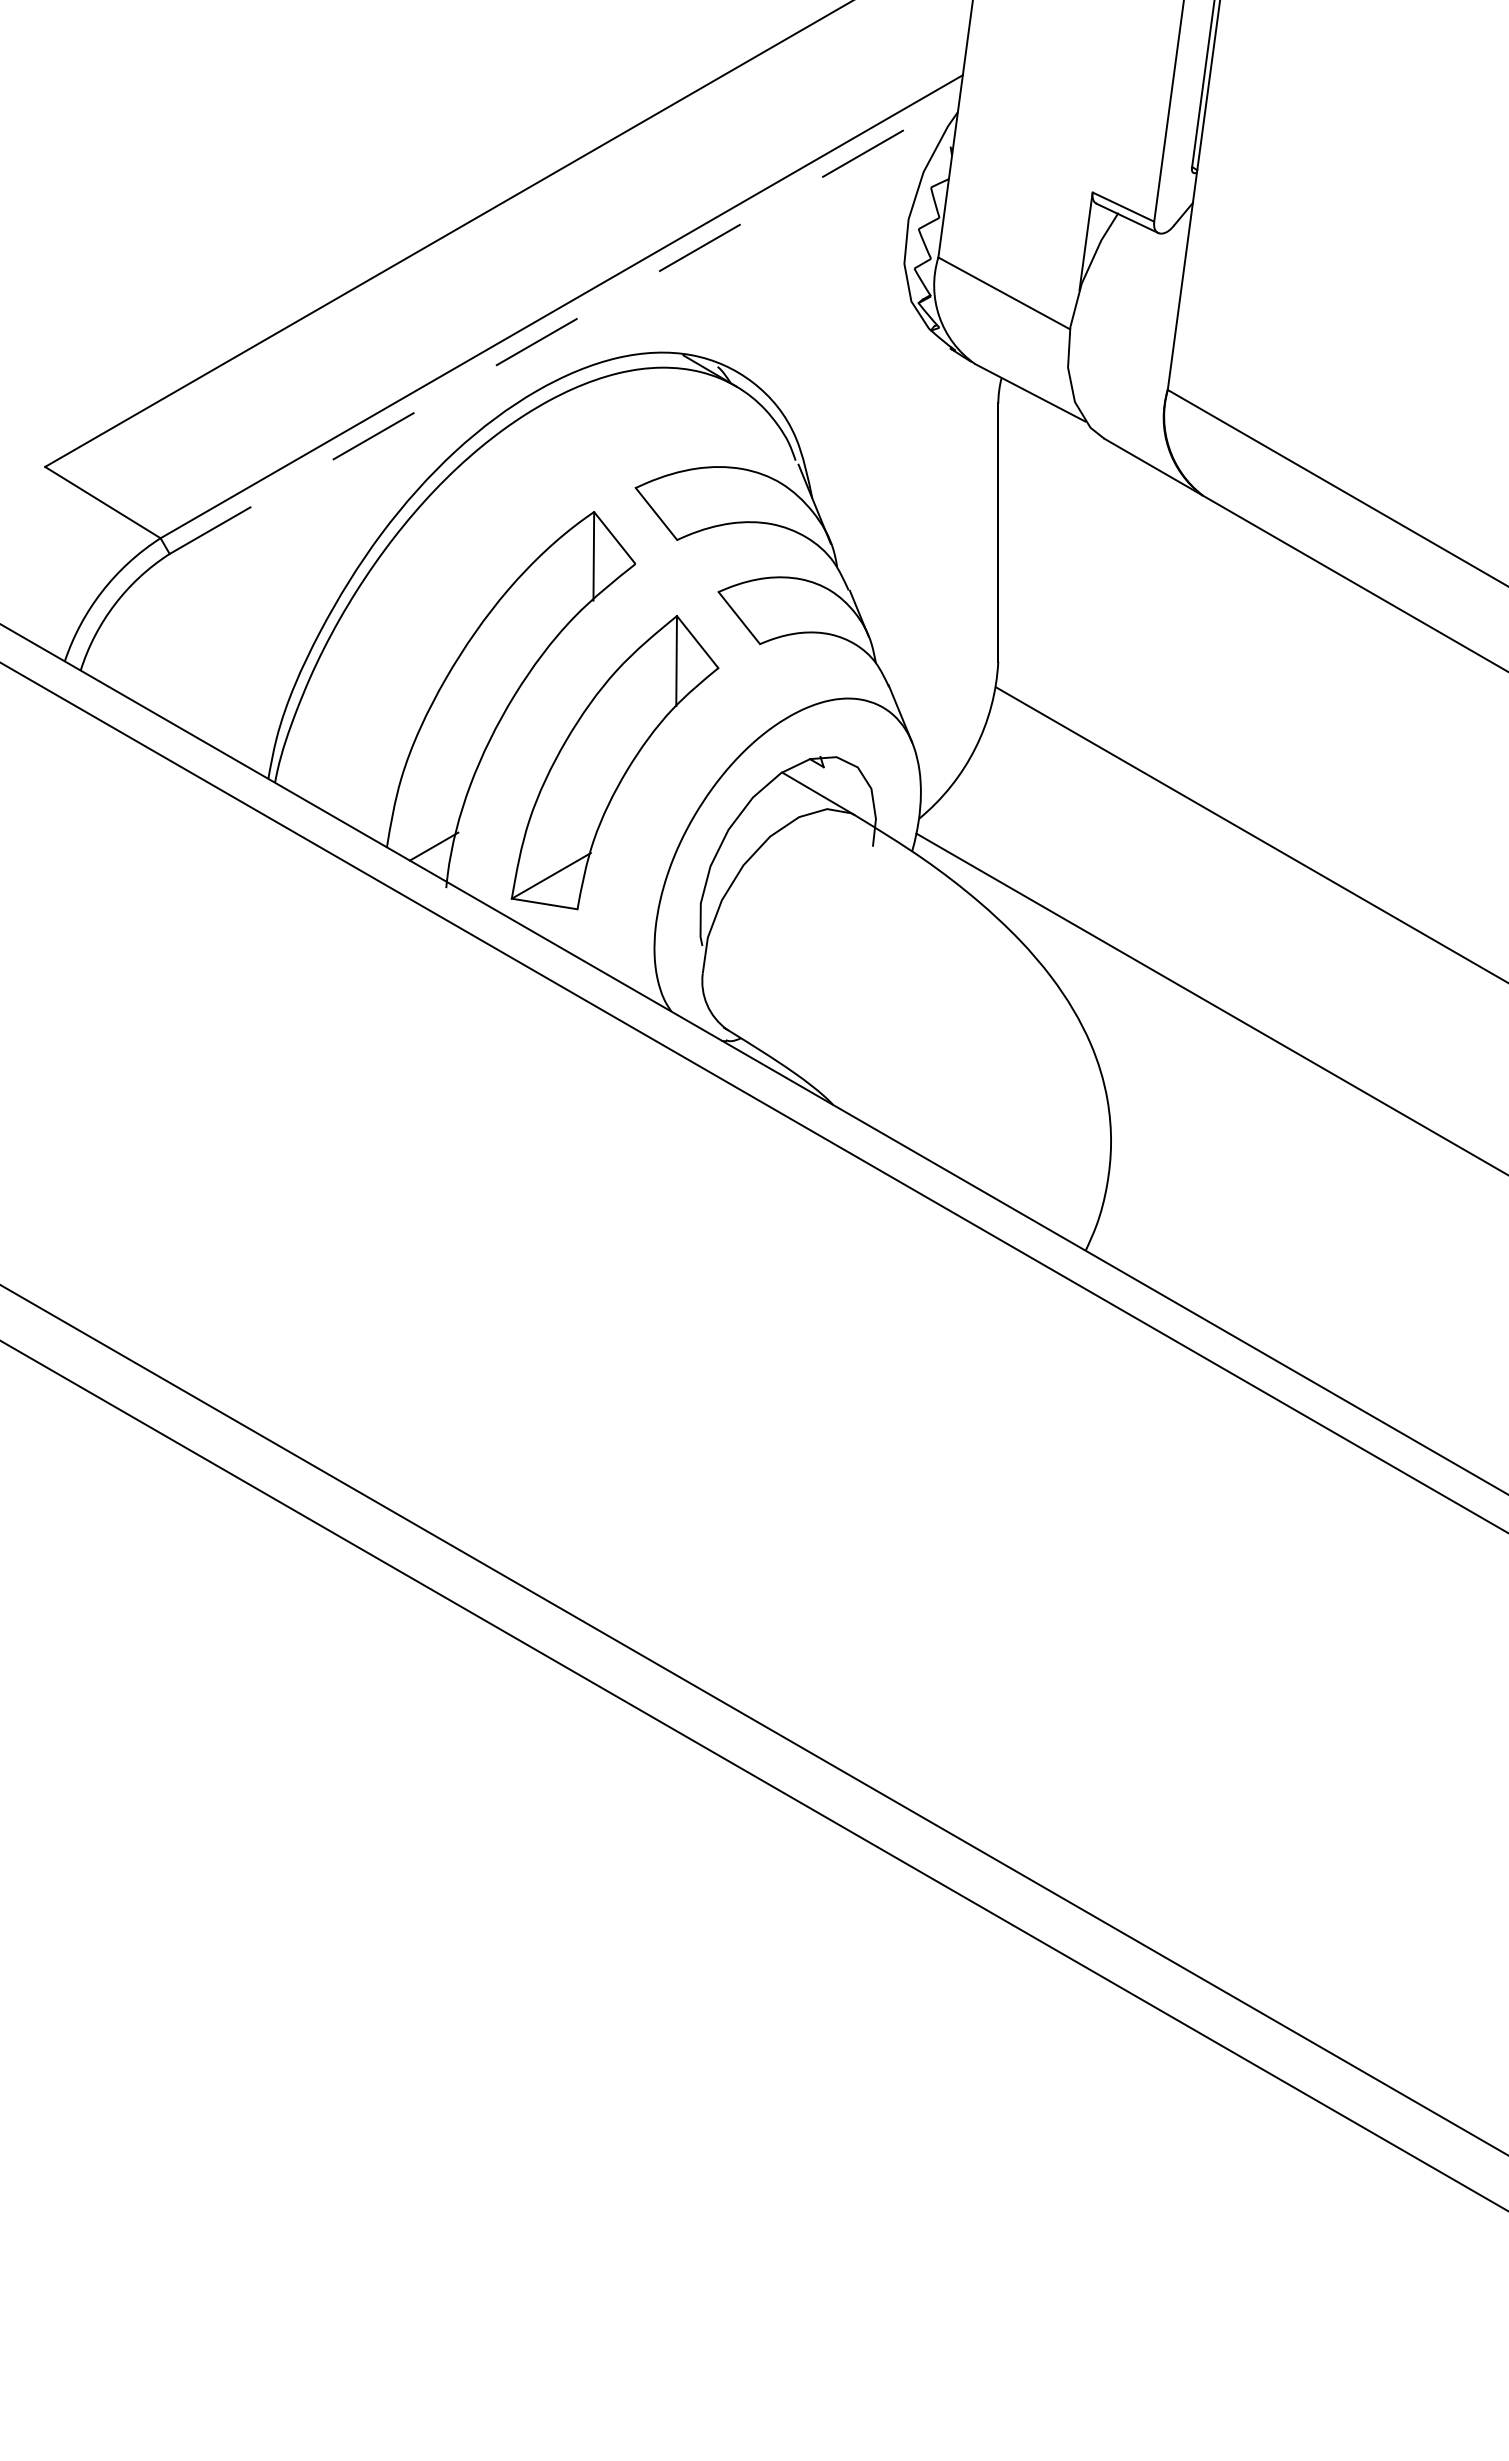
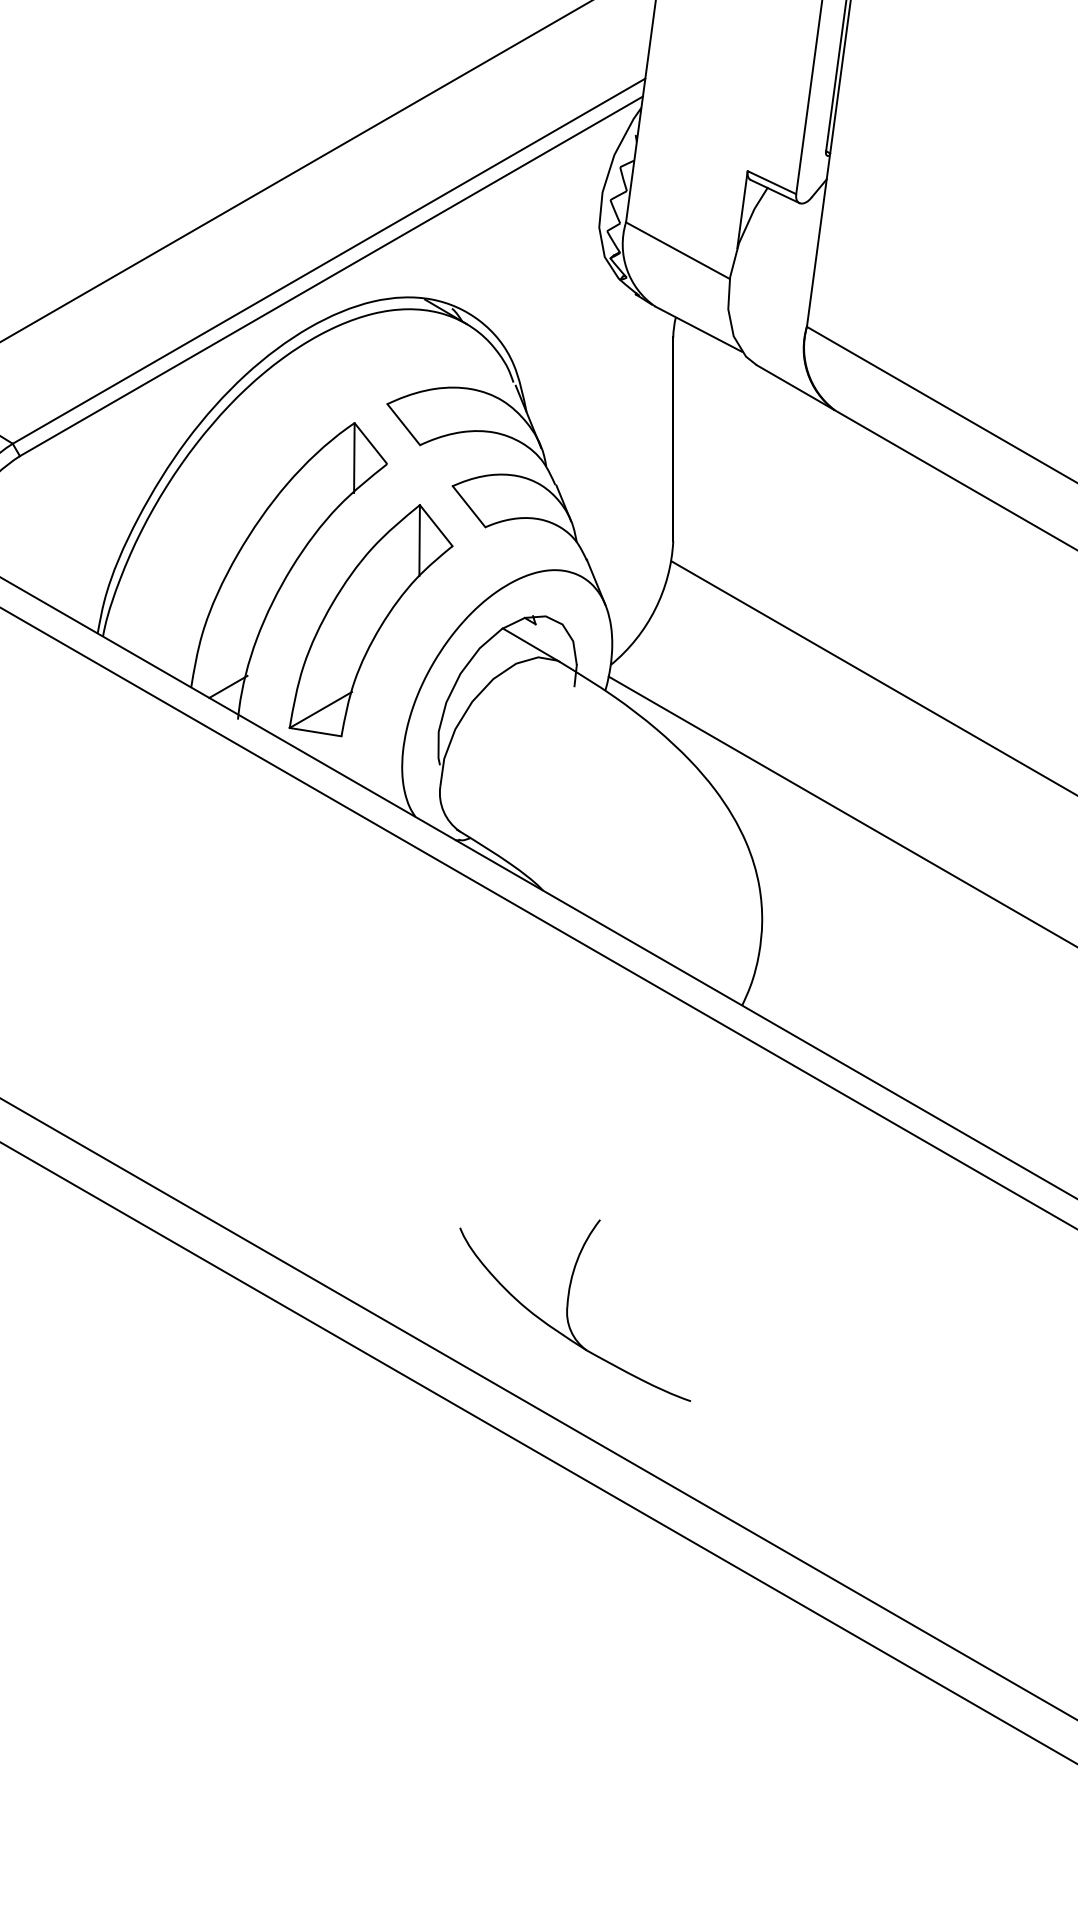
line: (565, 325) -> (332, 276), dashed -> solid
part: (864, 1637) -> (567, 1310), added

